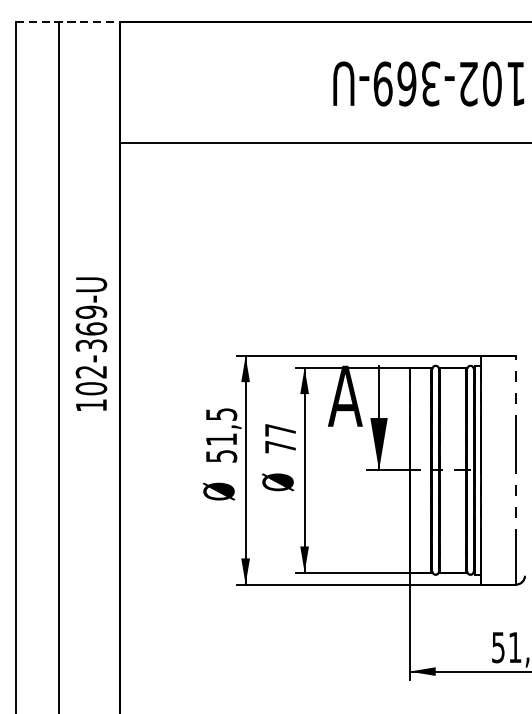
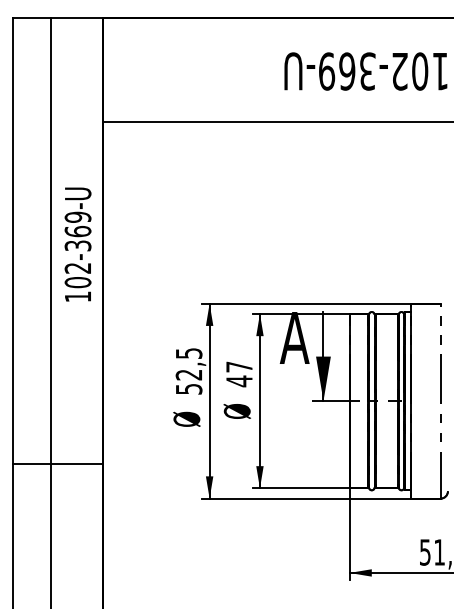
line: (68, 21) -> (58, 18), dashed -> solid
text: (90, 344) -> (77, 244), moved
text: (220, 439) -> (188, 374), 51,5 -> 52,5
text: (280, 447) -> (239, 381), 77 -> 47
line: (67, 544) -> (57, 464), added

